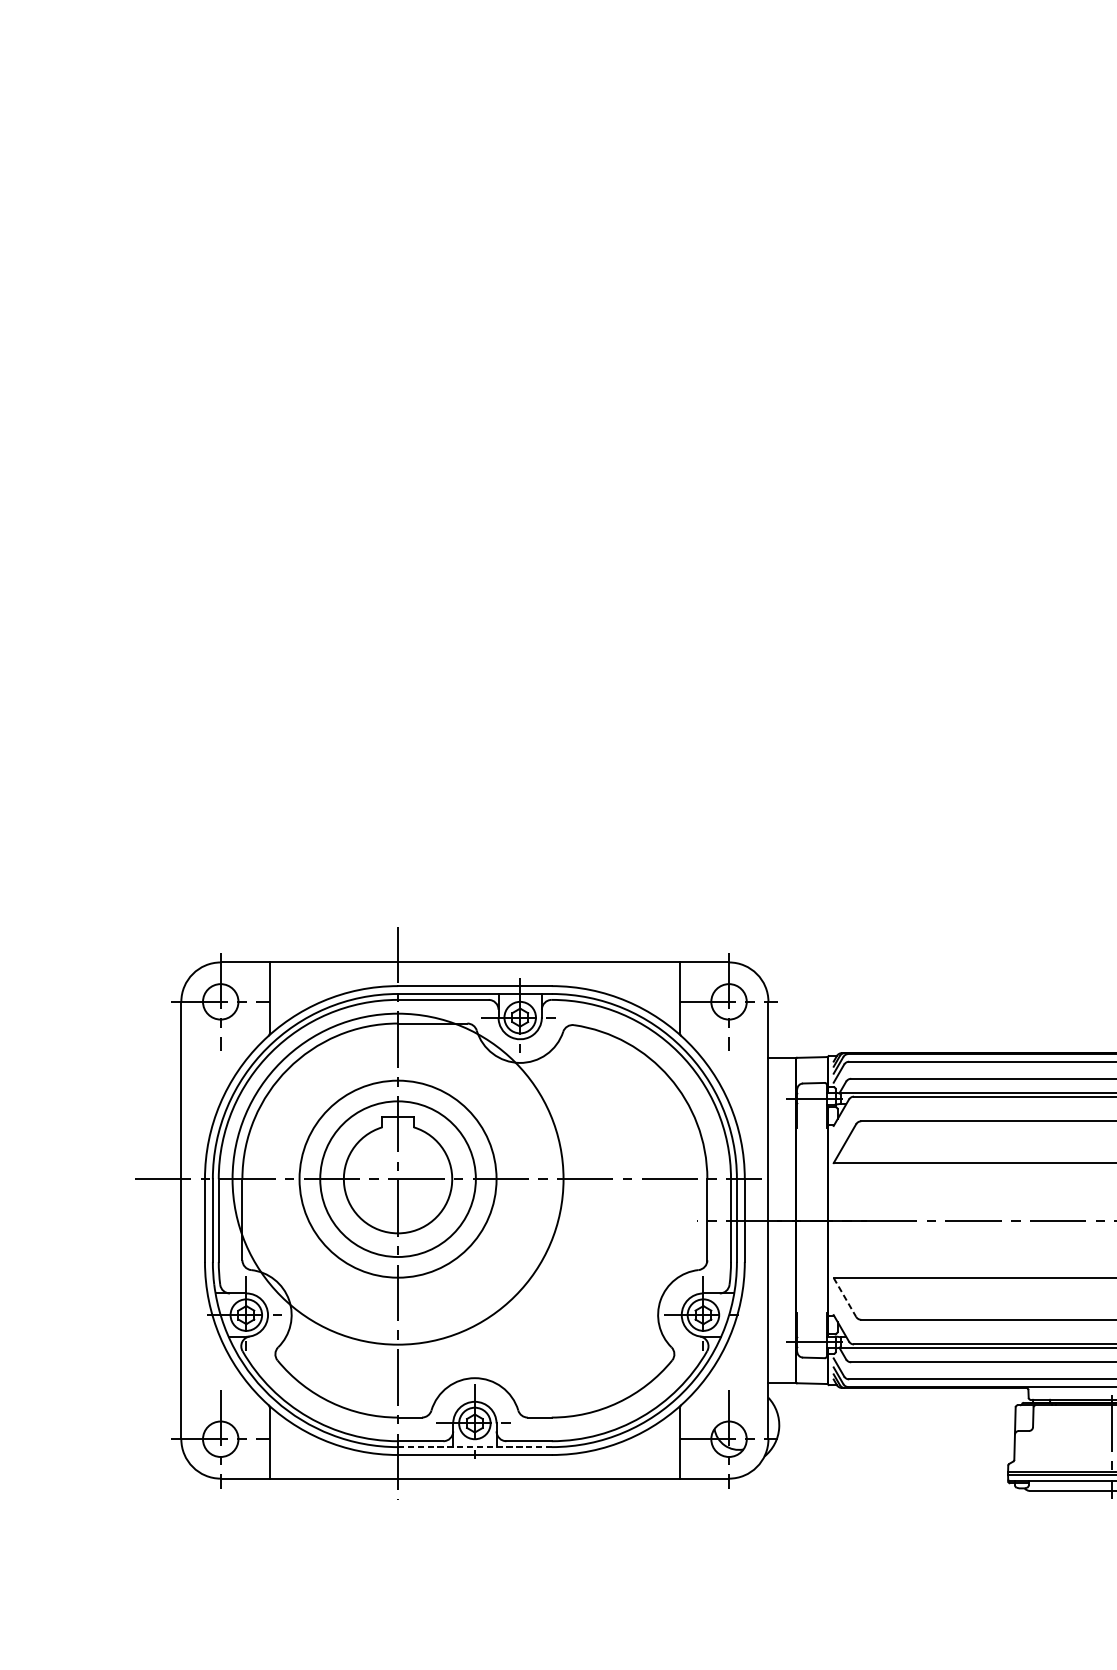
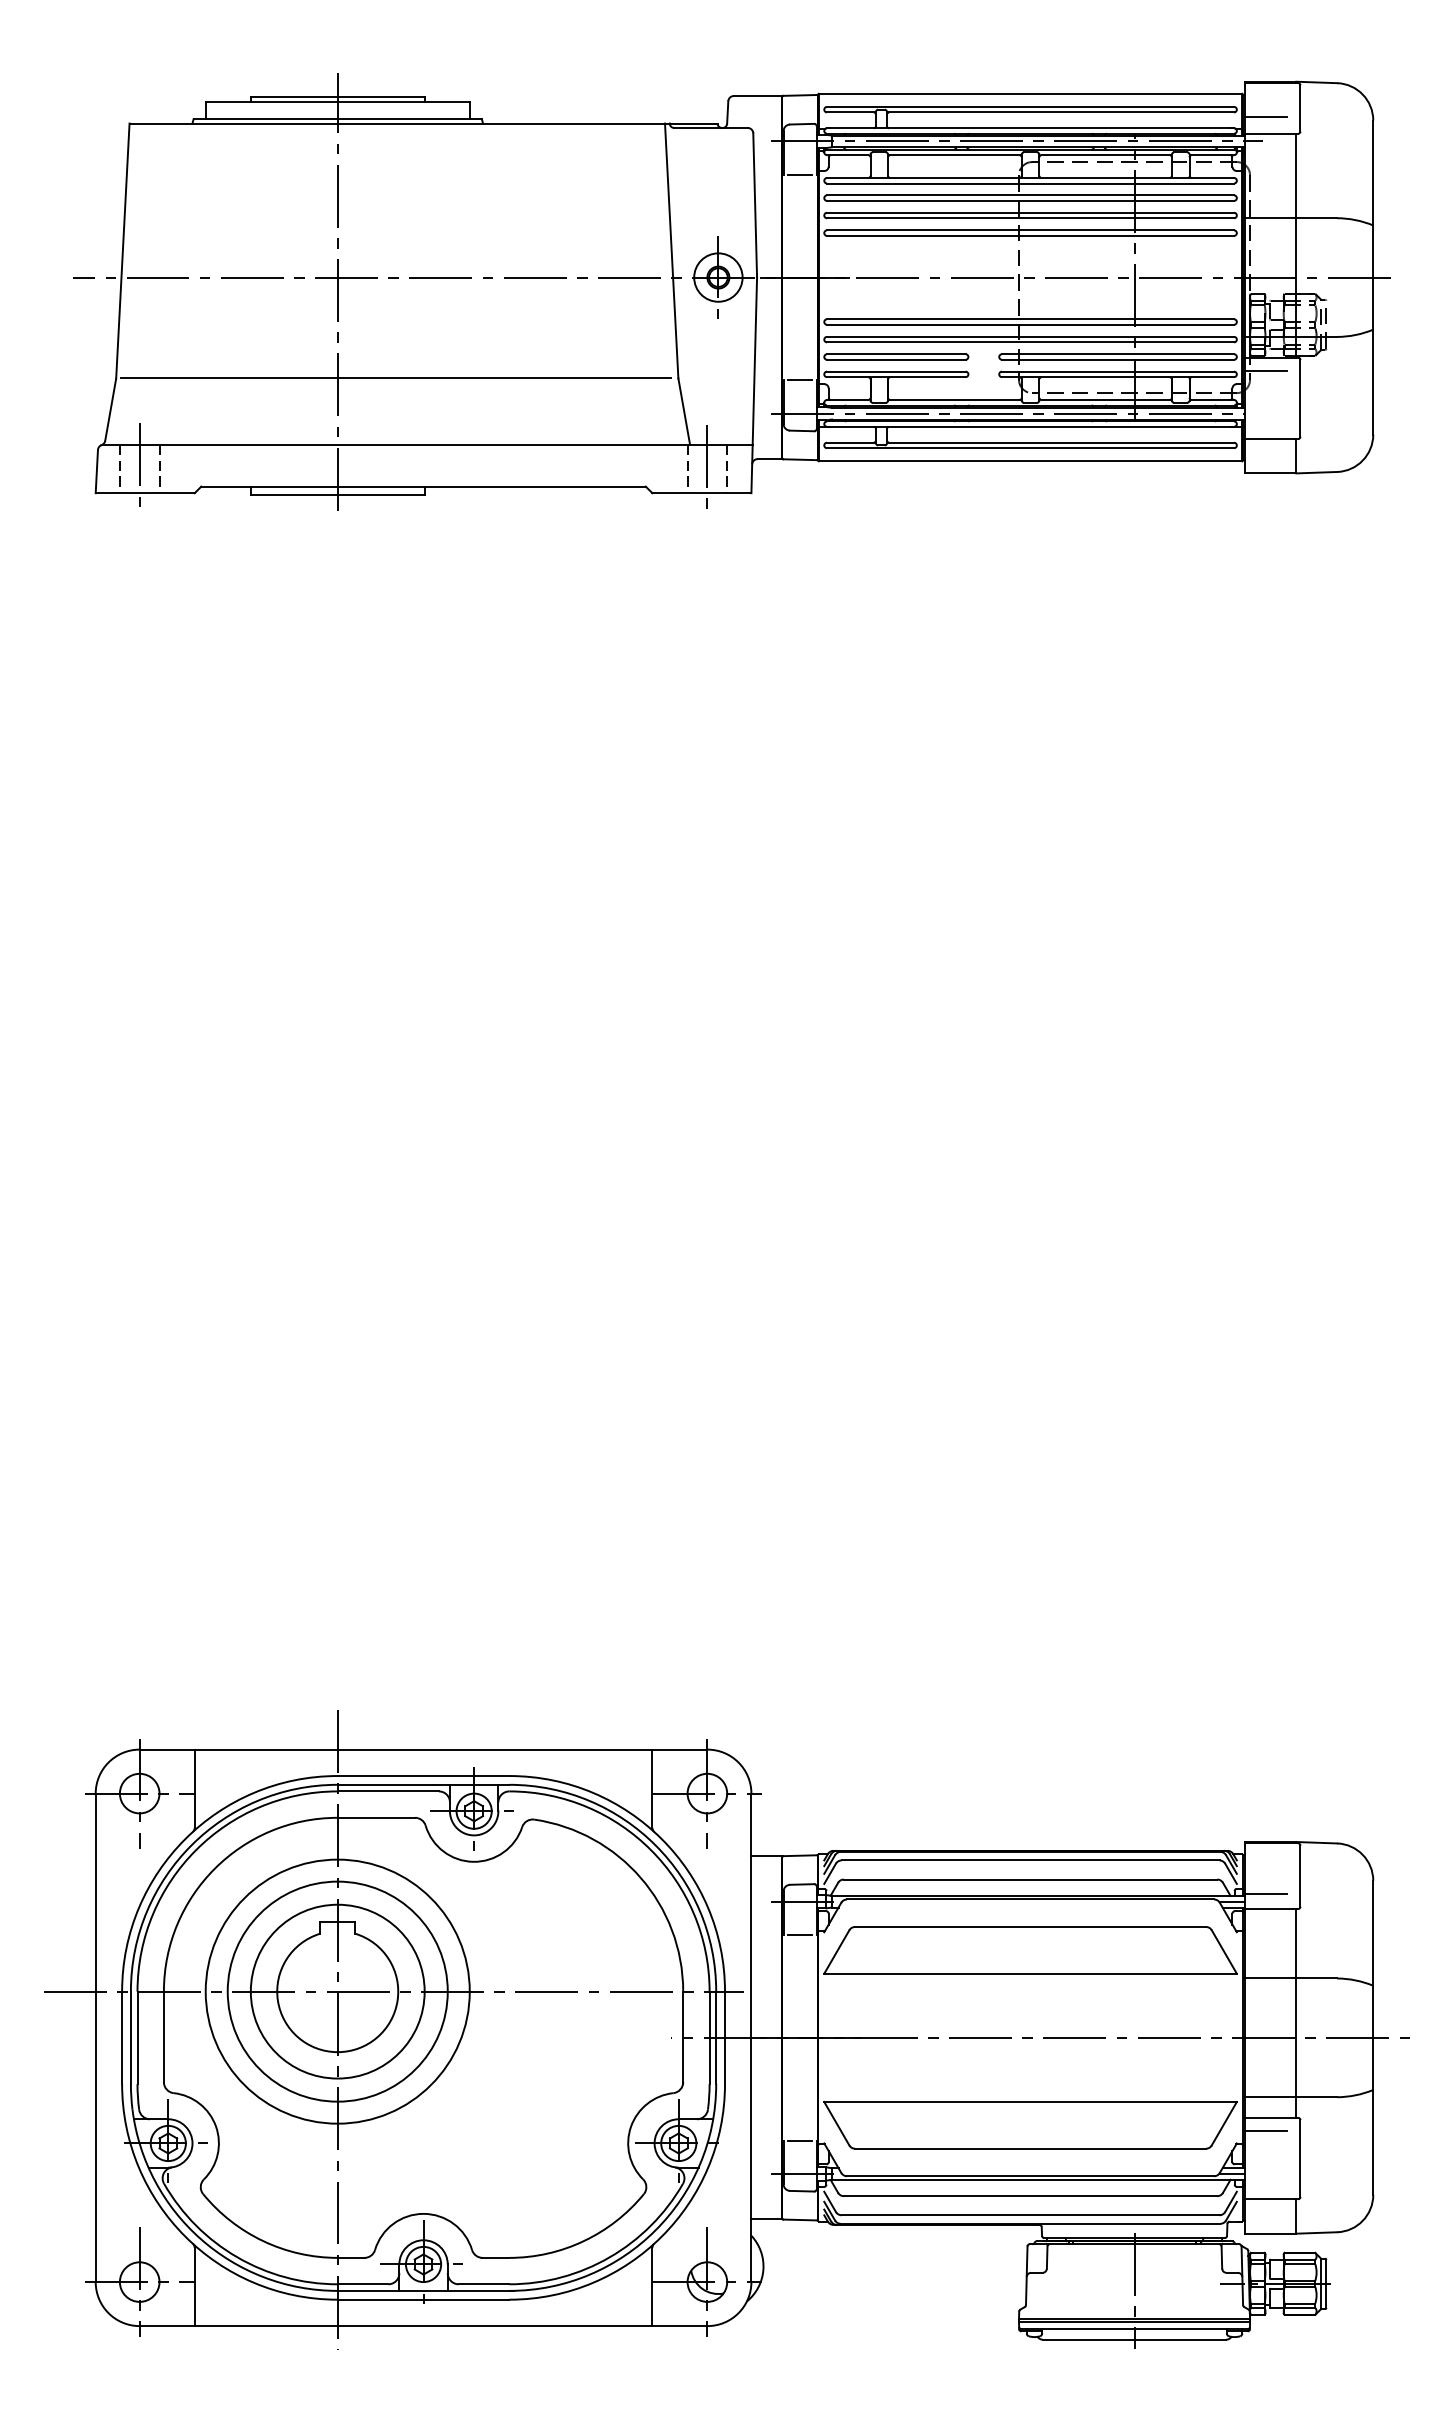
line: (811, 1128) -> (799, 1934), added
circle: (397, 1179) -> (337, 1991), size x0.71
line: (845, 1298) -> (837, 2124), dashed -> solid
line: (811, 1312) -> (799, 2140), added
line: (477, 1446) -> (426, 2290), dashed -> solid

